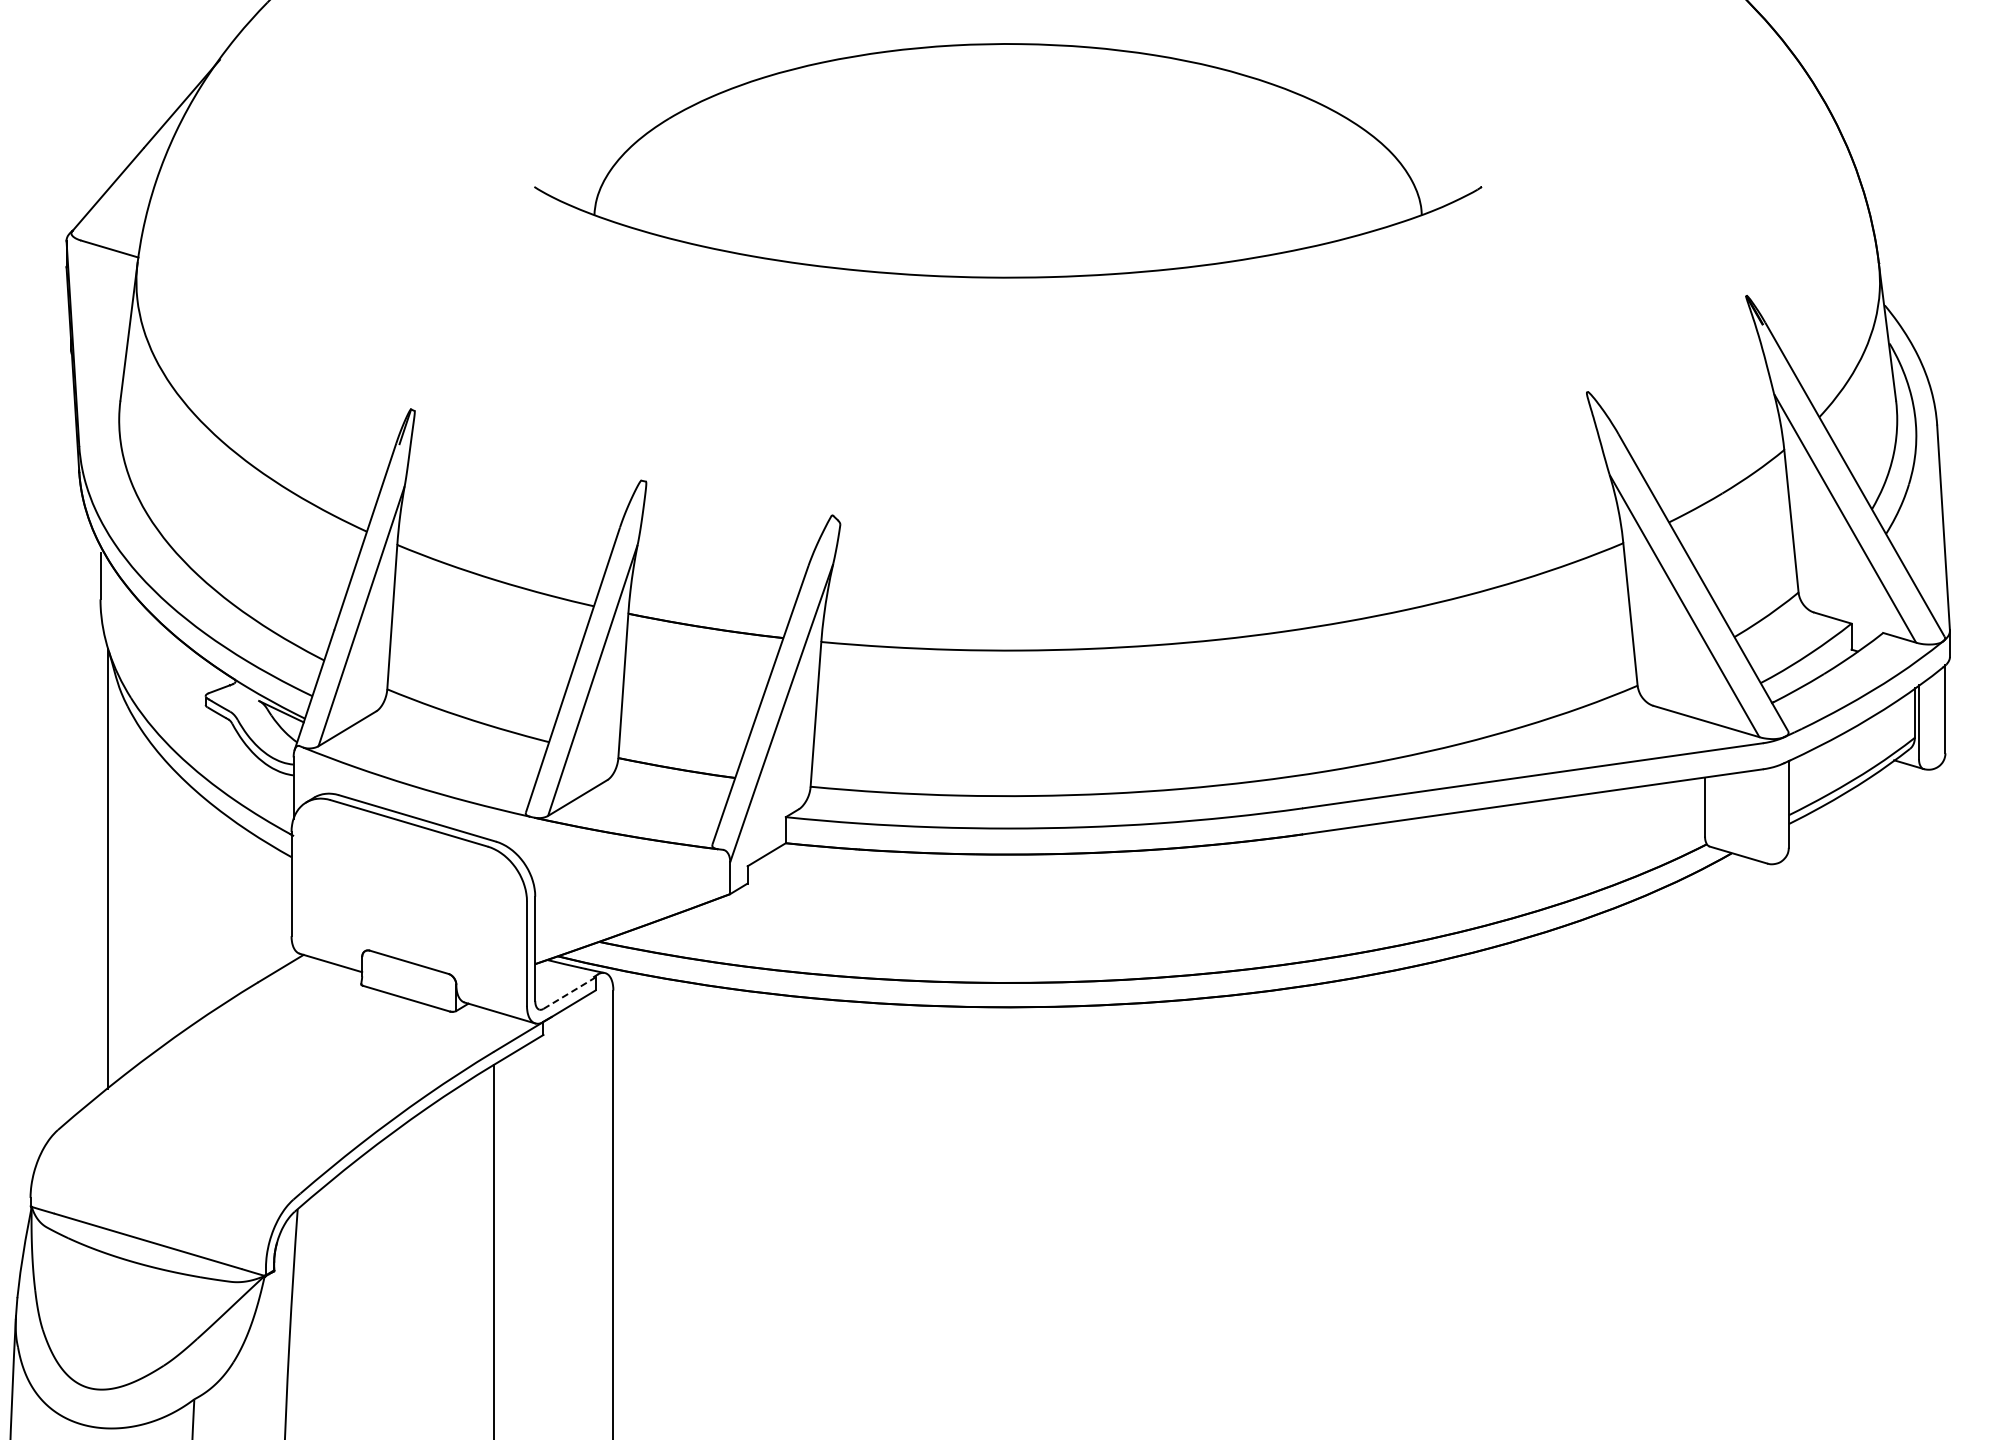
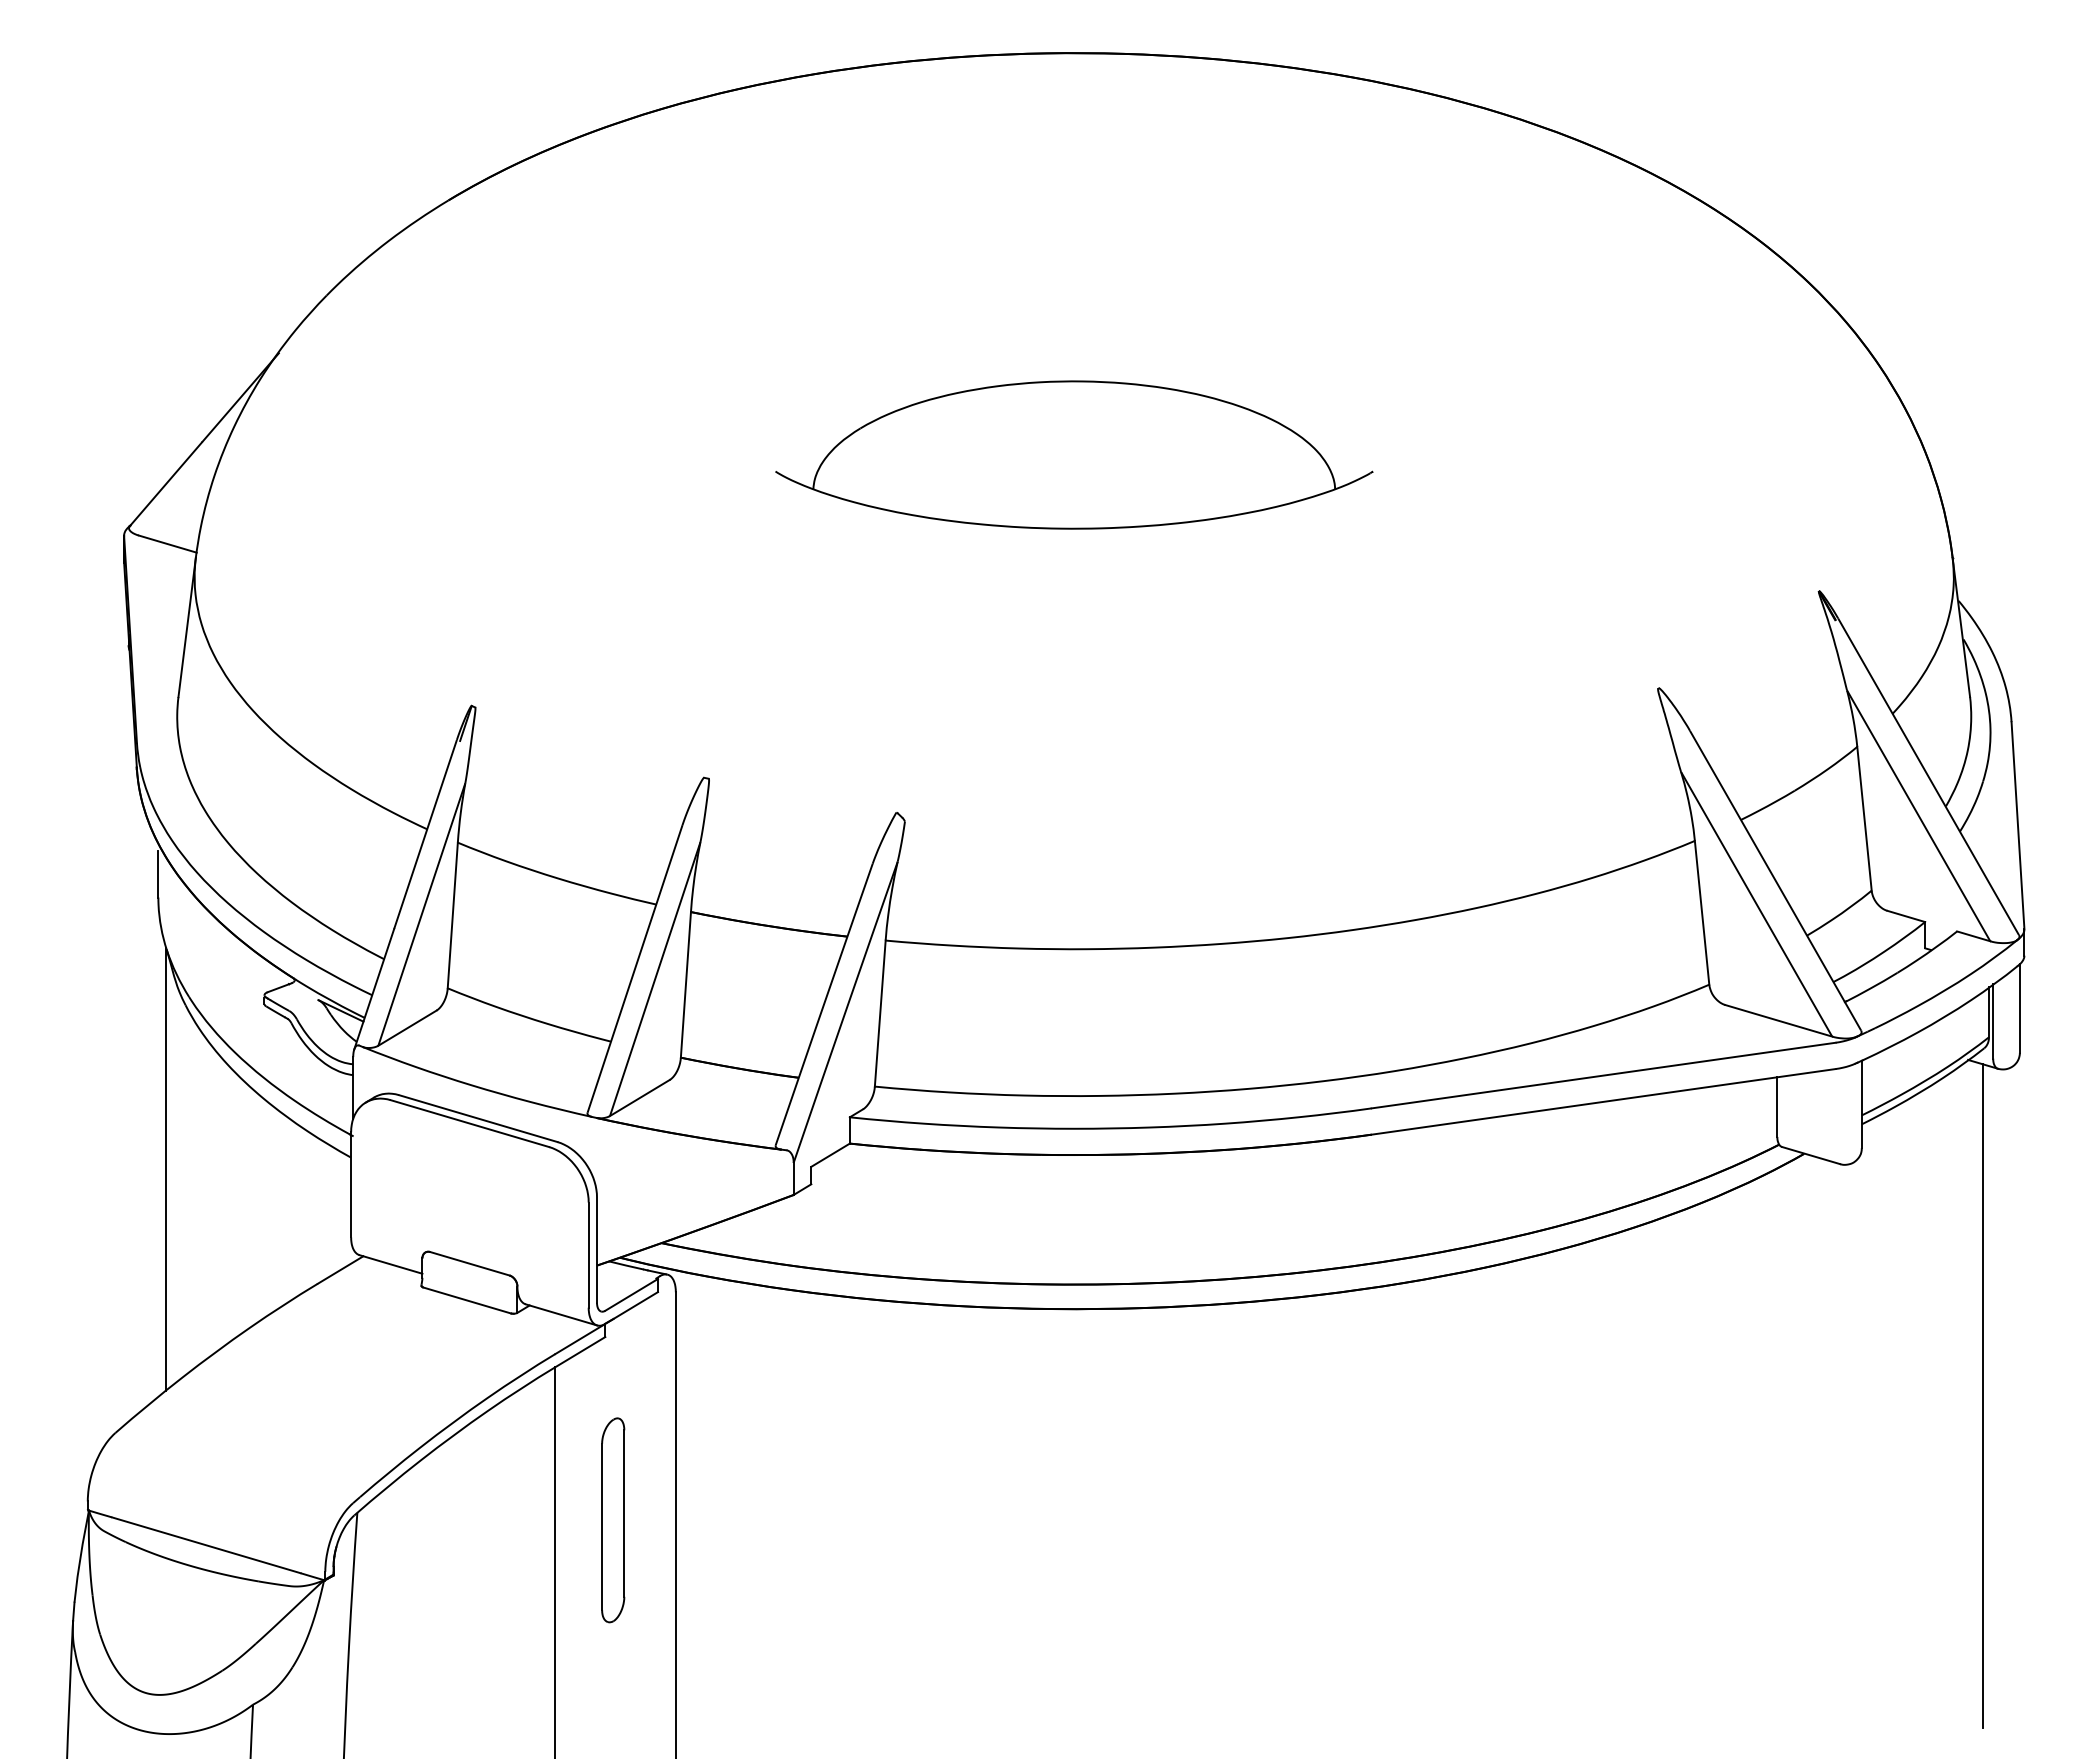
part: (1008, 160) -> (1074, 454), size x0.62
line: (569, 992) -> (631, 1294), dashed -> solid
line: (1908, 1092) -> (1982, 1395), added
part: (551, 1216) -> (613, 1520), added

